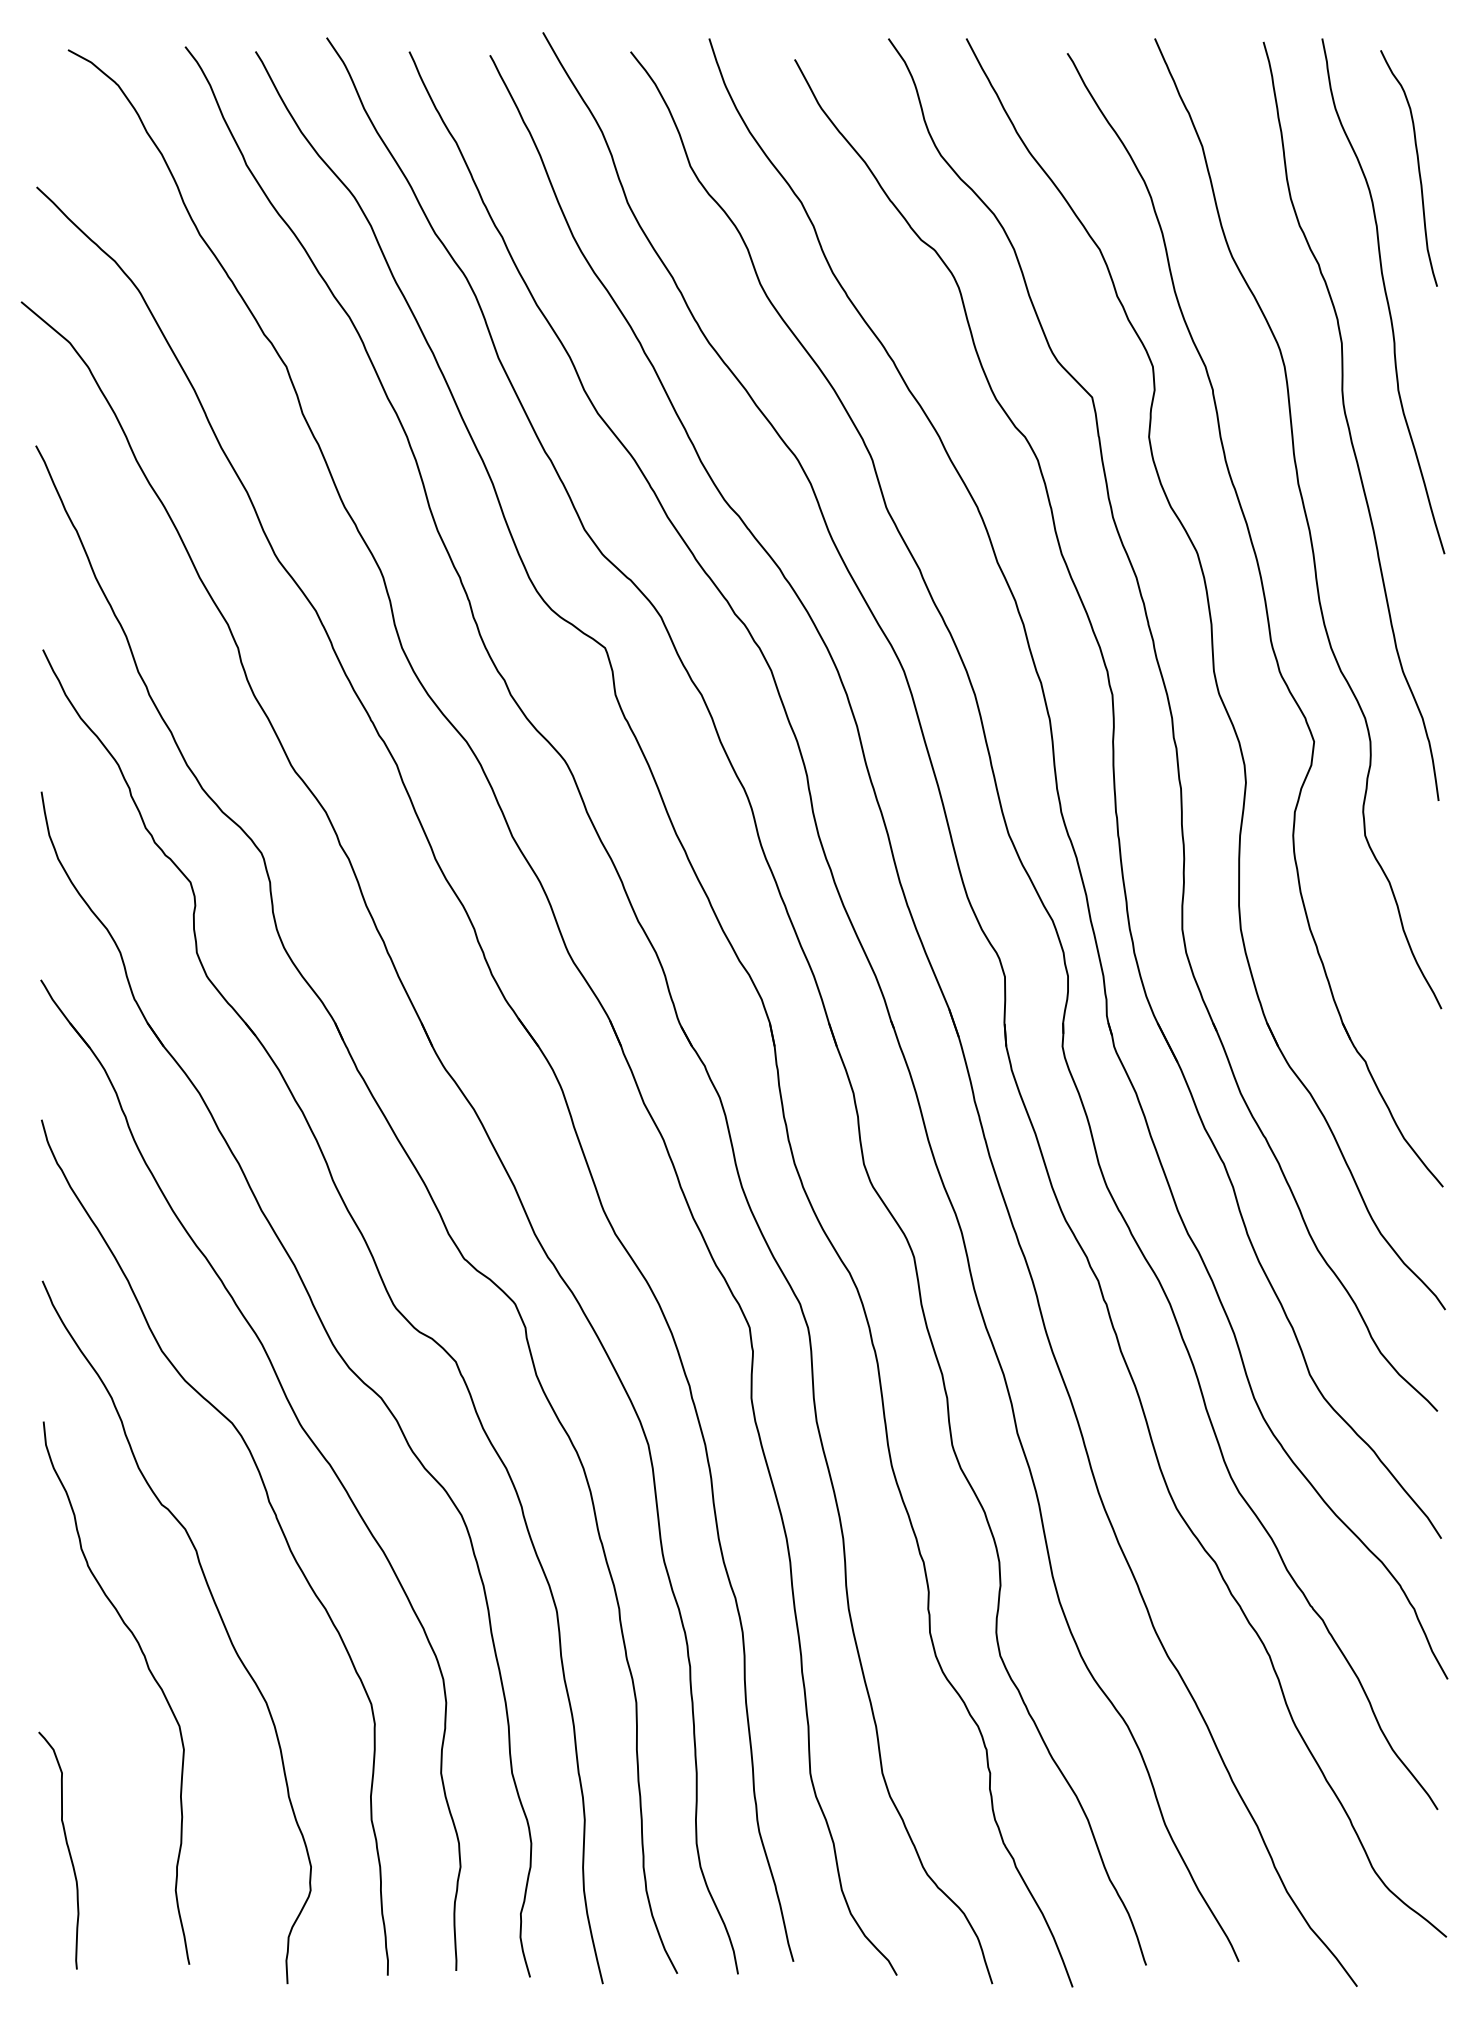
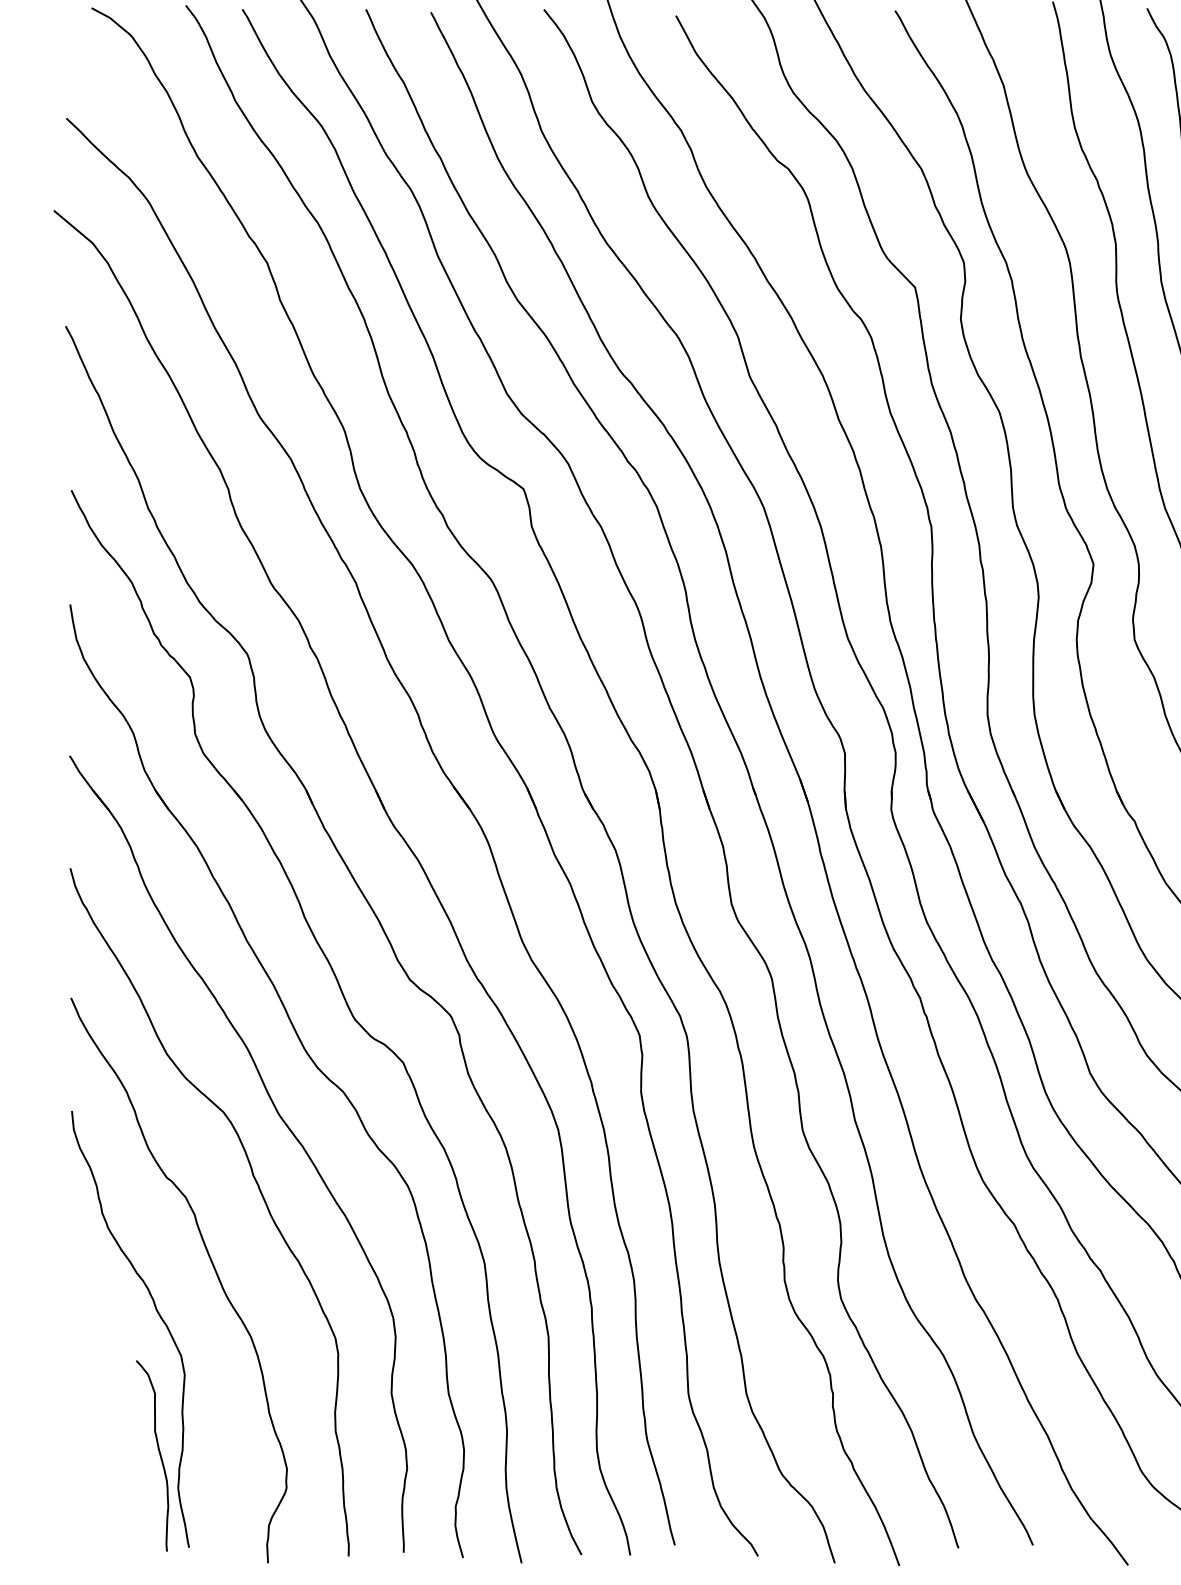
curve: (67, 1849) -> (159, 1455), moved

